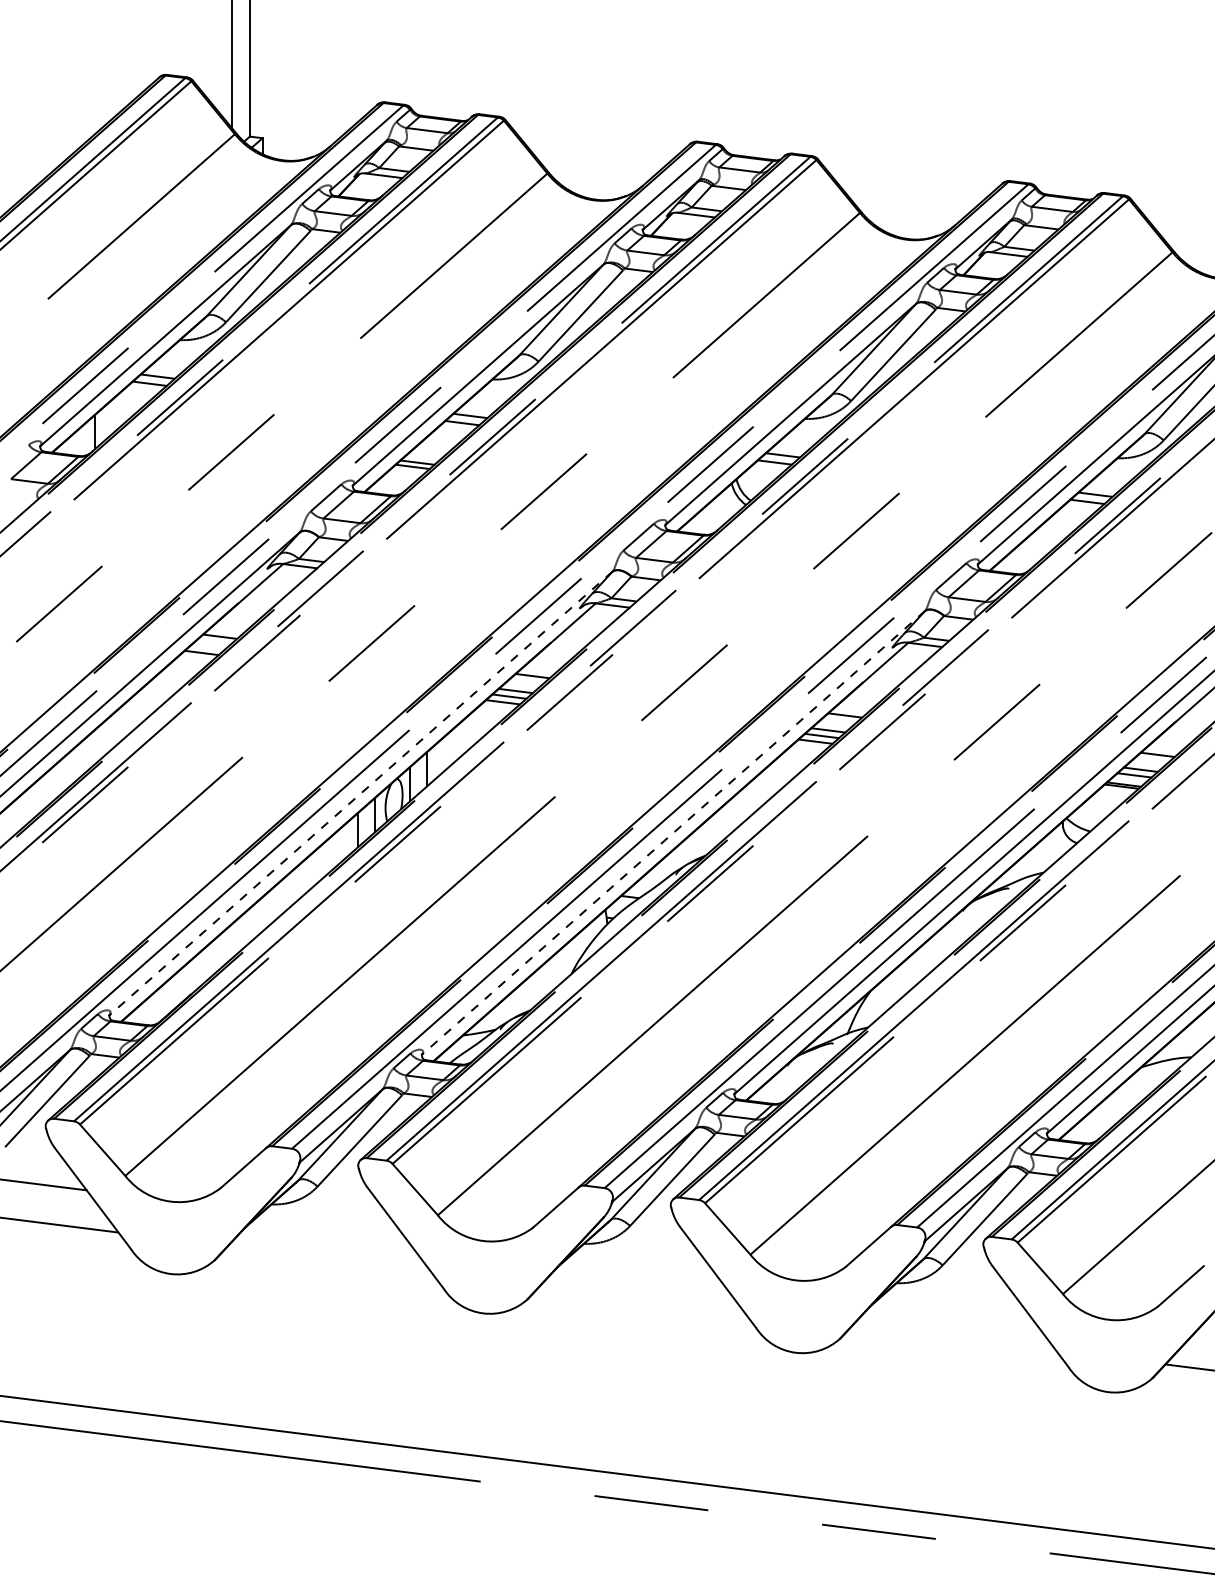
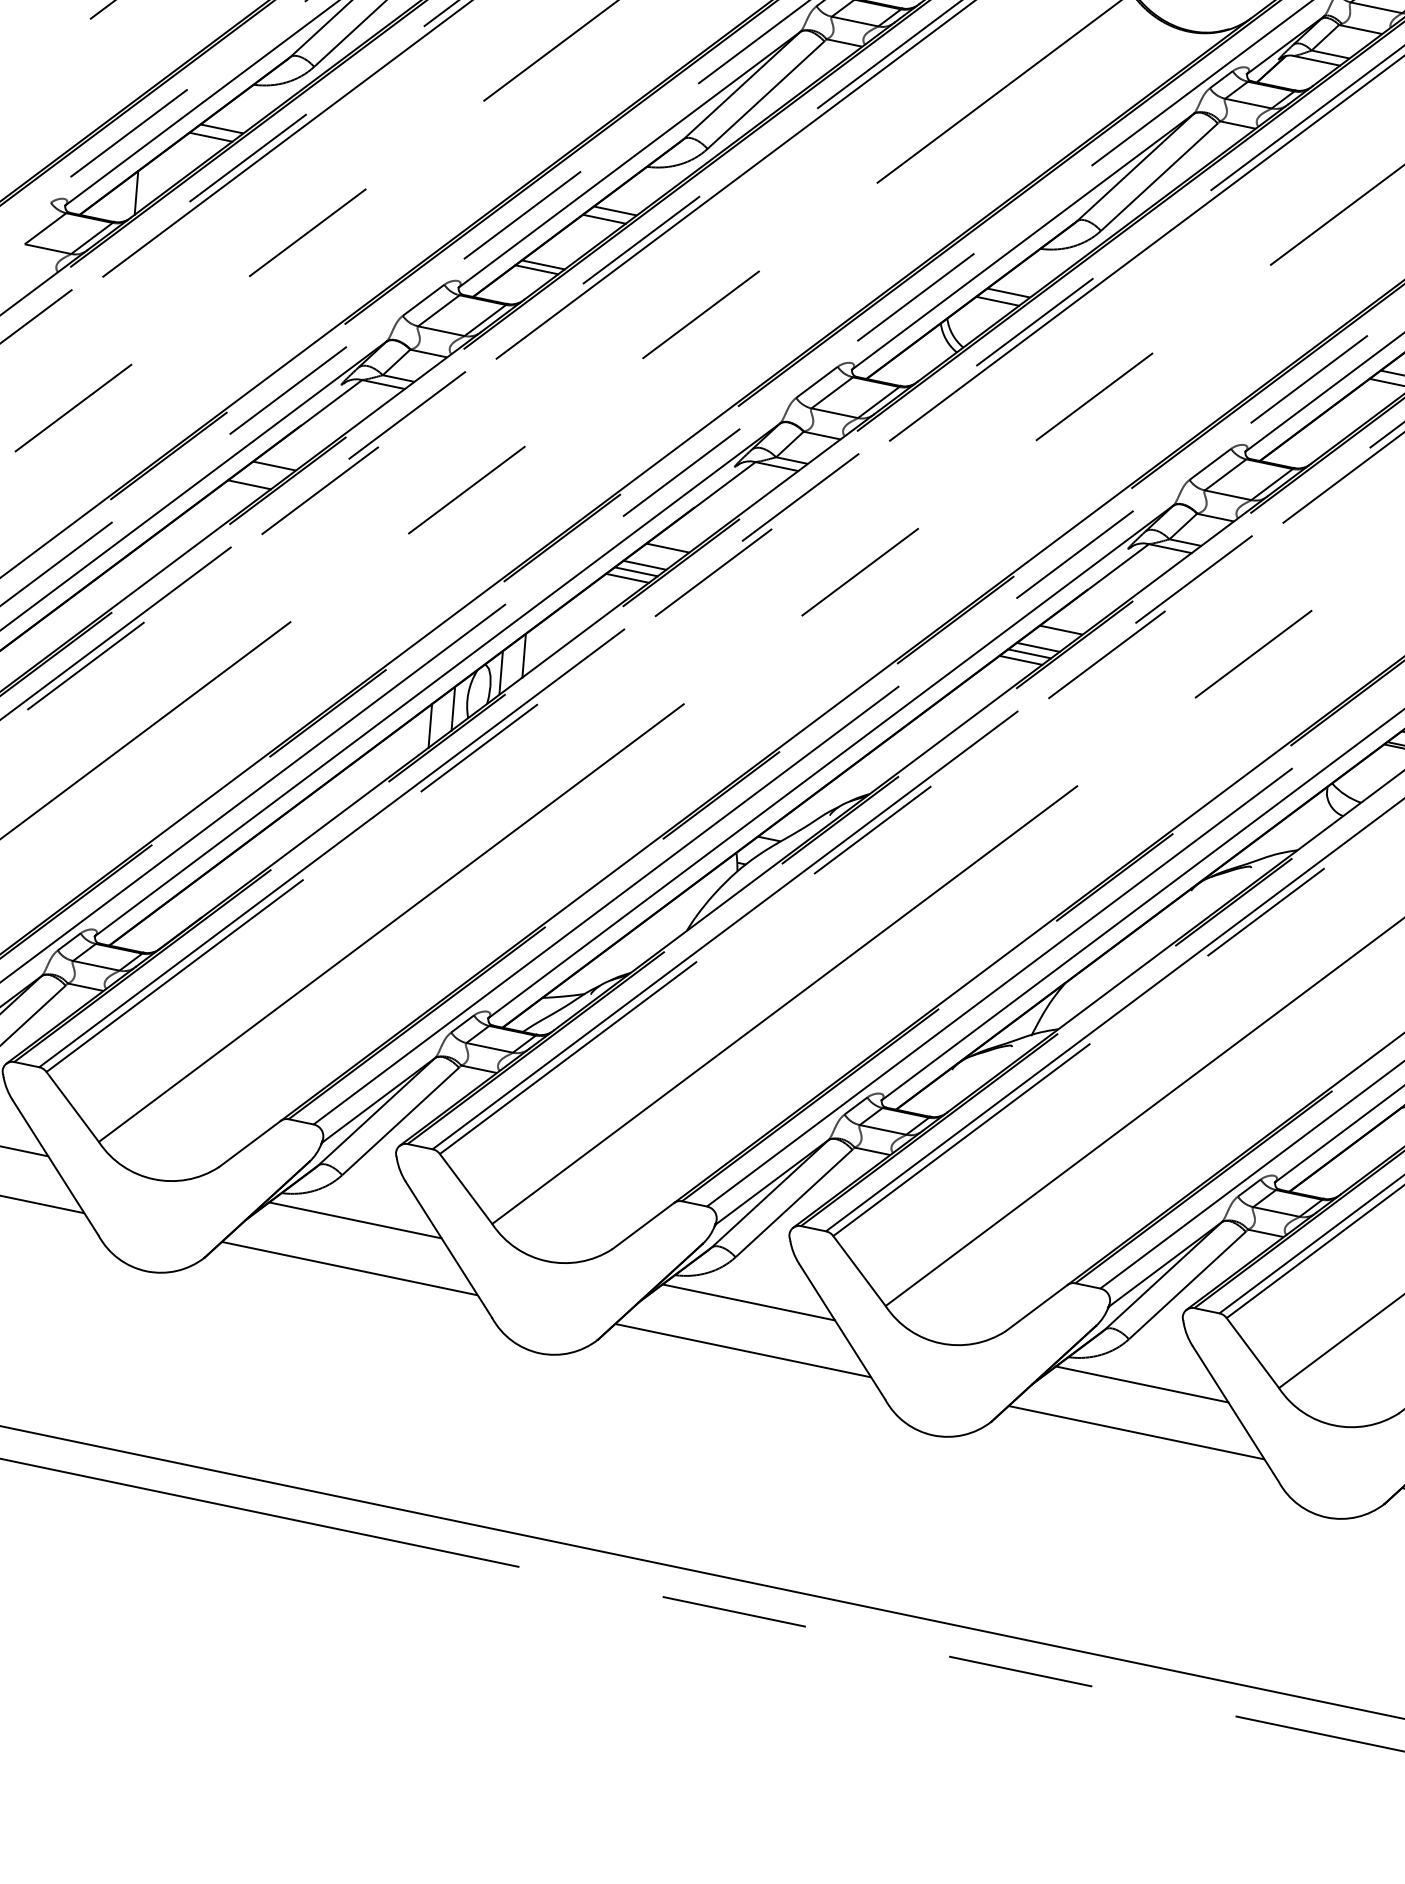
line: (360, 793) -> (437, 679), dashed -> solid
line: (673, 832) -> (831, 761), dashed -> solid
line: (330, 1220) -> (355, 1219), added
line: (329, 1258) -> (350, 1267), added
line: (642, 1260) -> (747, 1302), added
line: (641, 1298) -> (742, 1350), added
line: (955, 1299) -> (1141, 1384), added
line: (954, 1337) -> (1136, 1432), added

